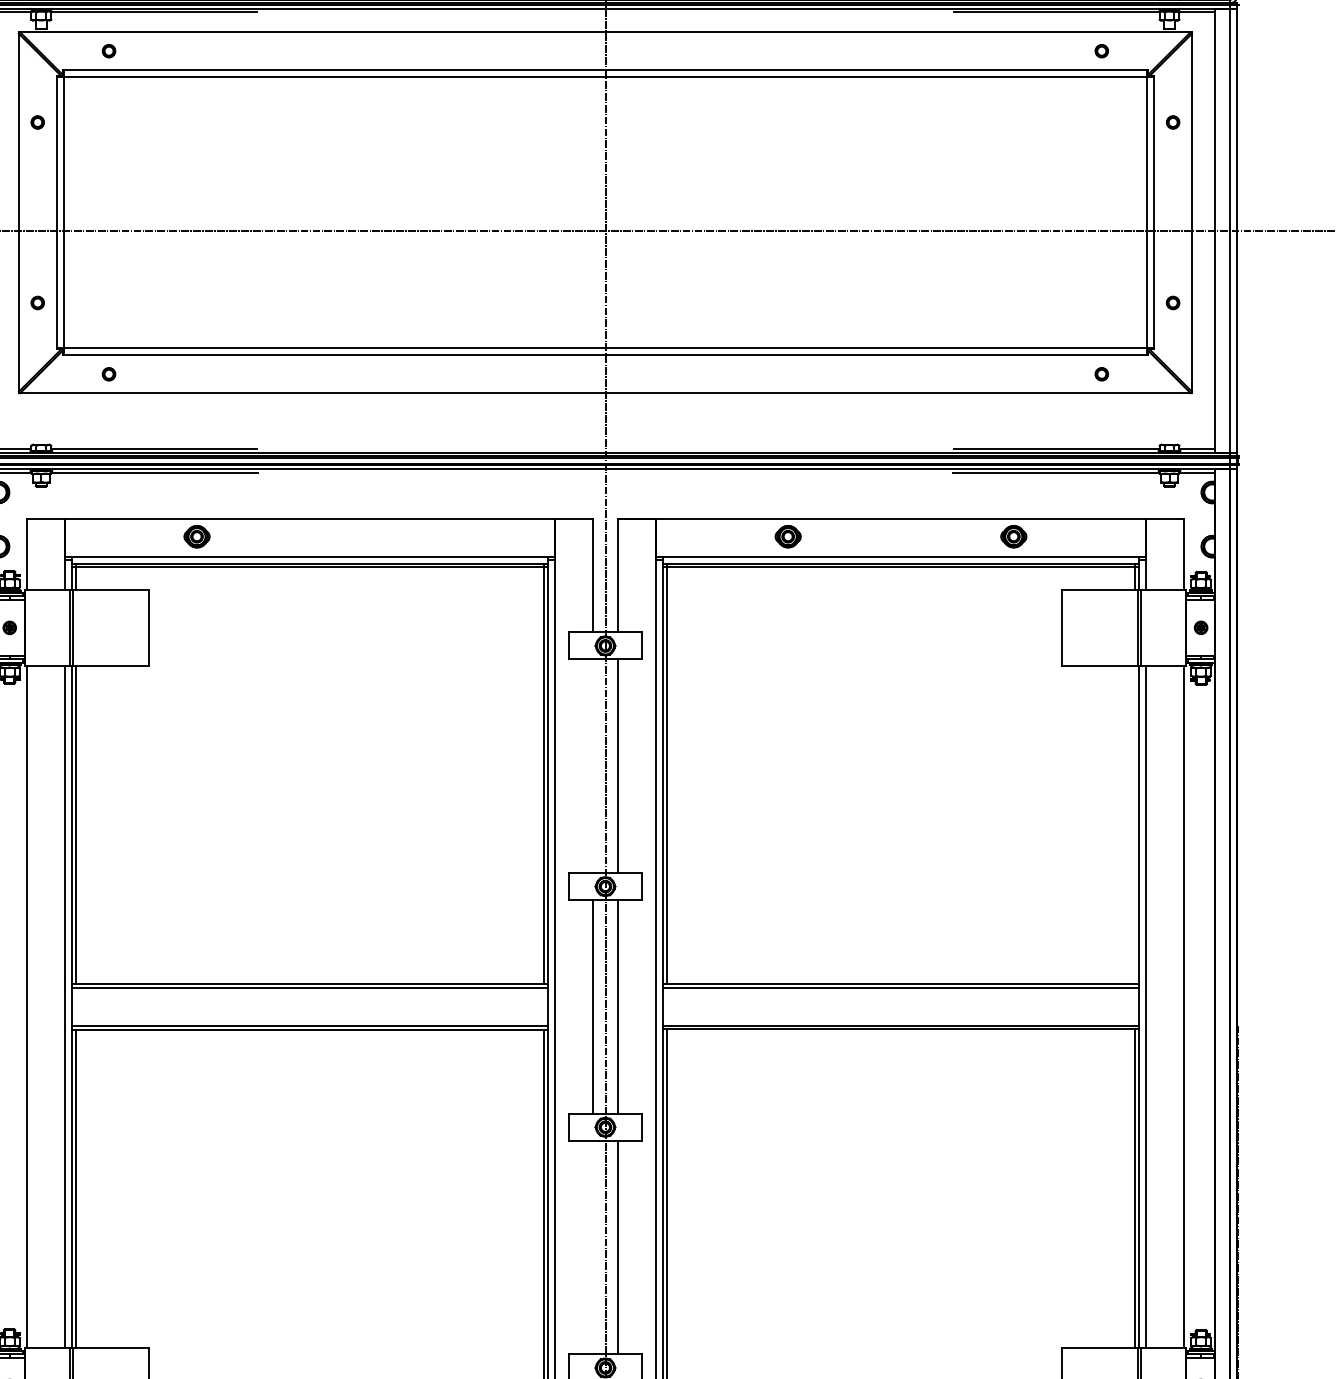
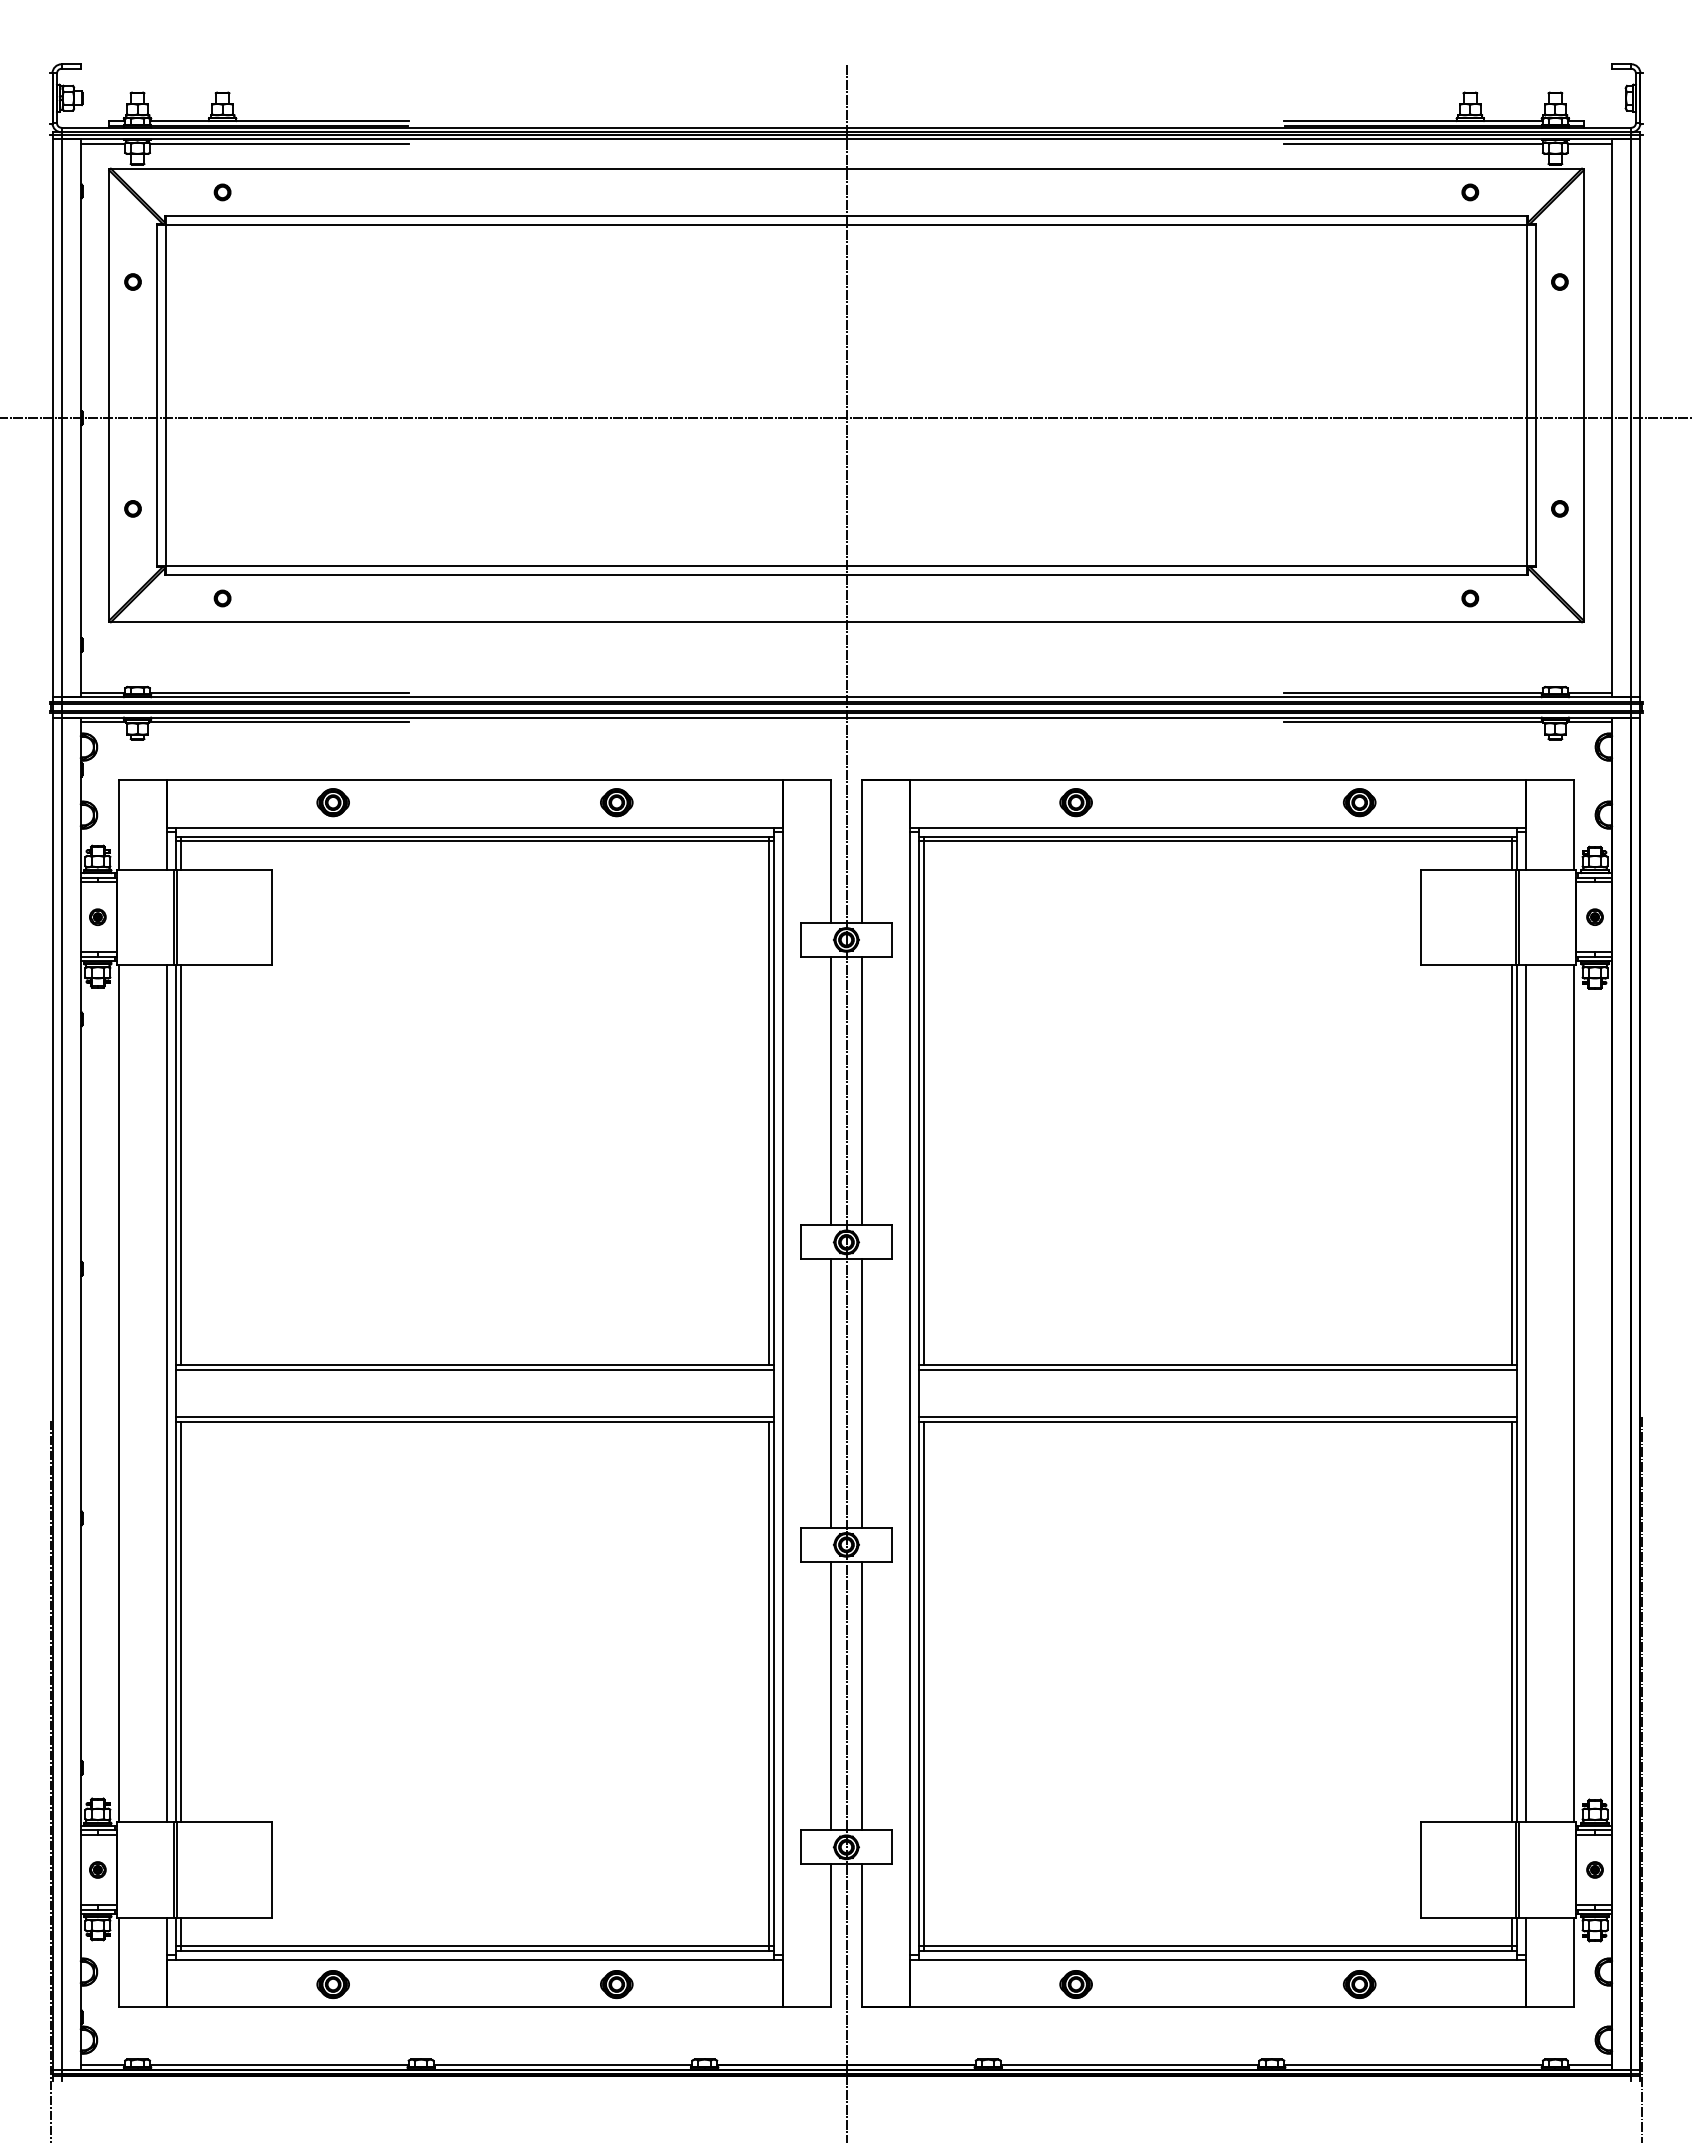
part: (422, 536) -> (616, 802), added
line: (592, 765) -> (830, 1090), added
line: (1135, 824) -> (1512, 1164), added
line: (592, 1247) -> (830, 1695), added

